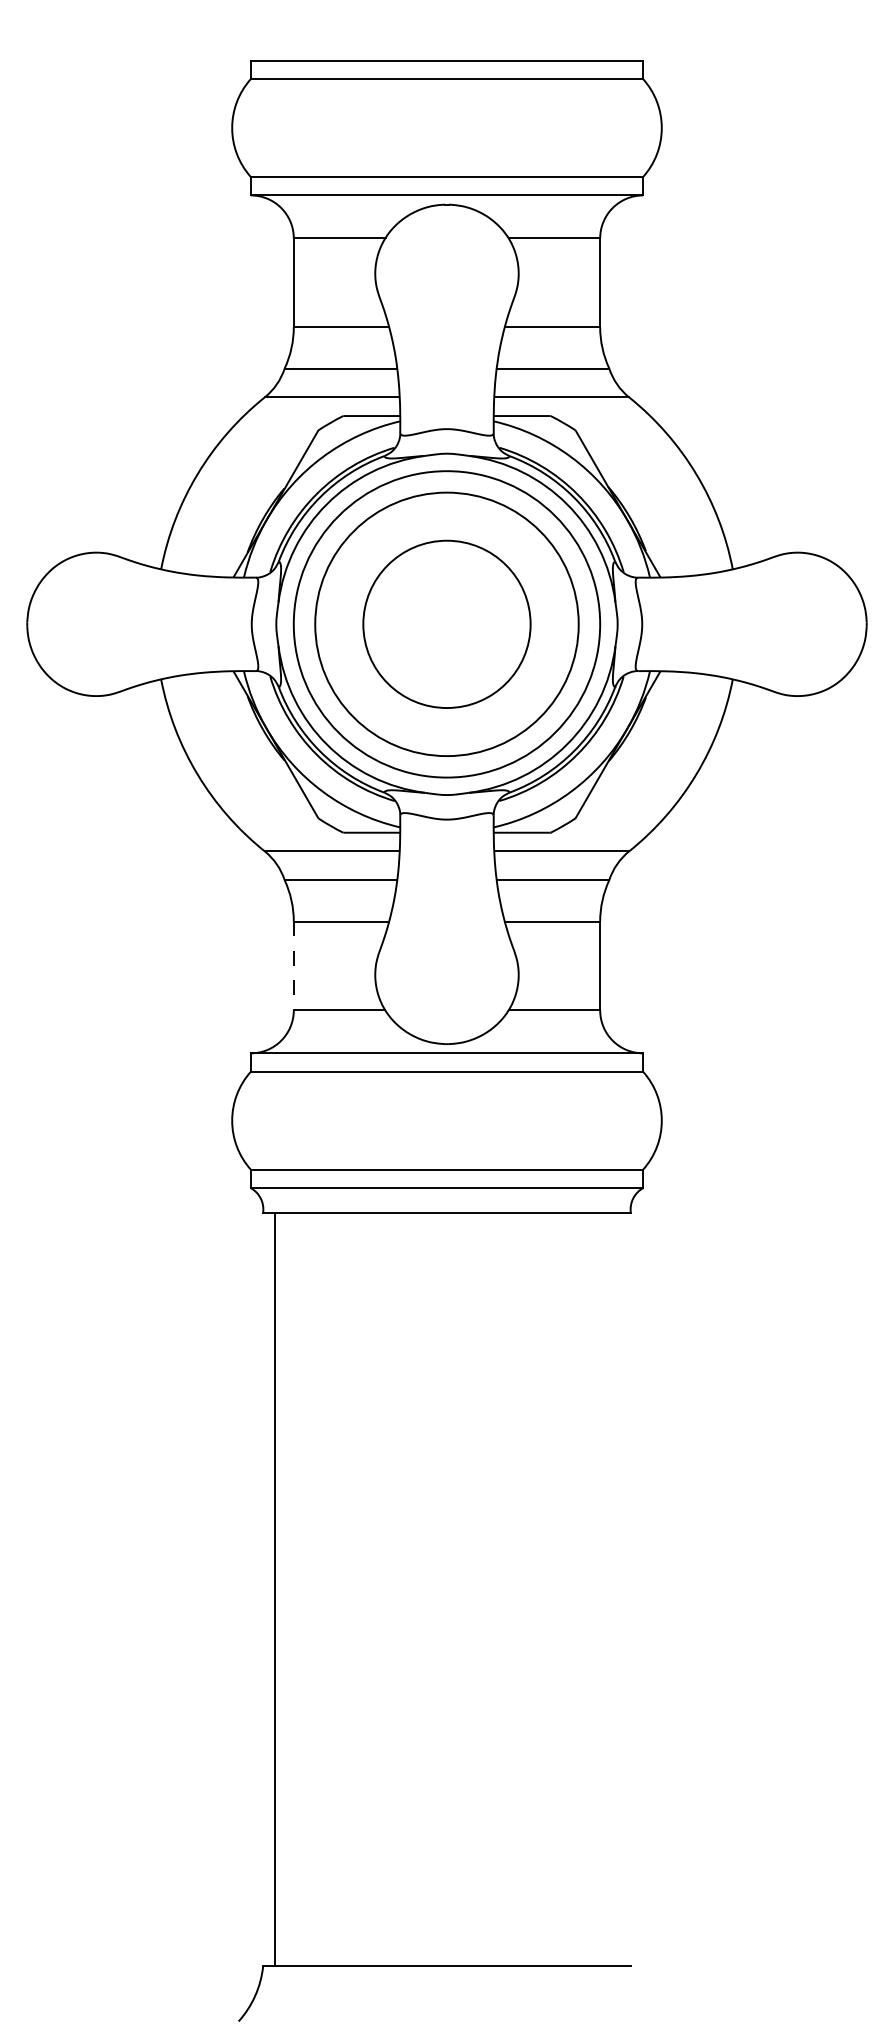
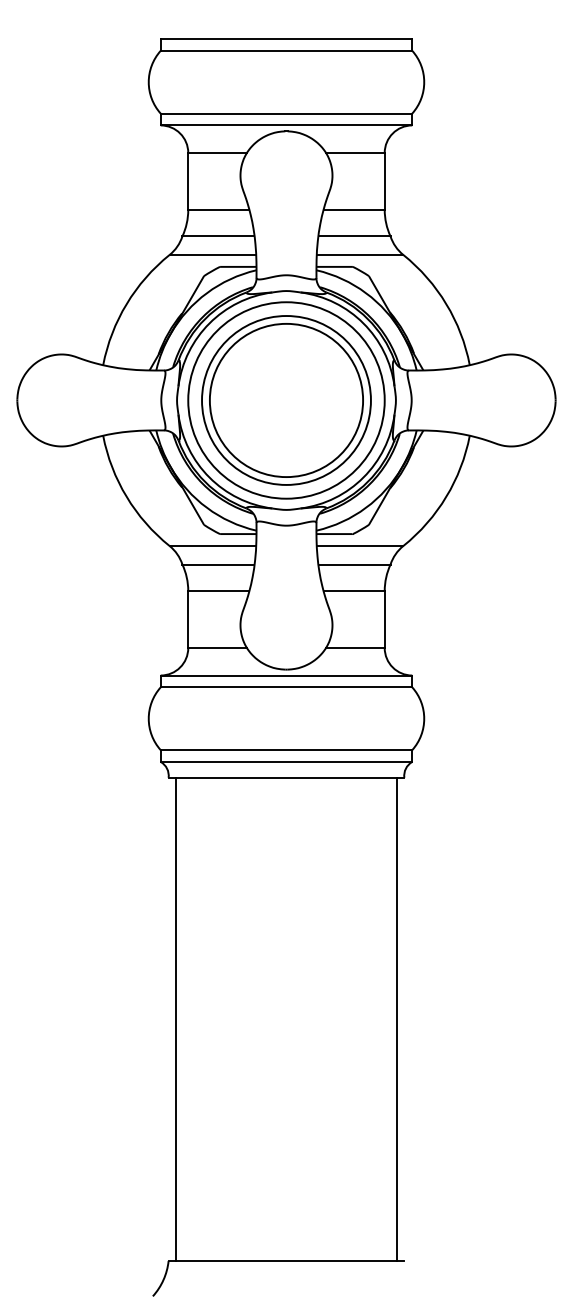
circle: (447, 624) -> (286, 400), size x1.43
line: (294, 965) -> (188, 619), dashed -> solid
line: (618, 1589) -> (396, 1019), added

